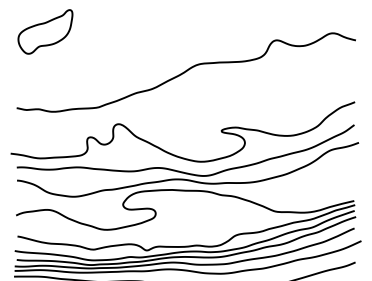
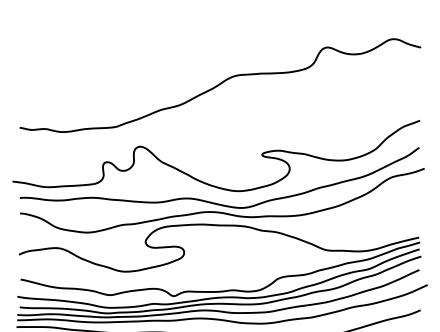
part: (45, 31) -> (53, 37), removed

